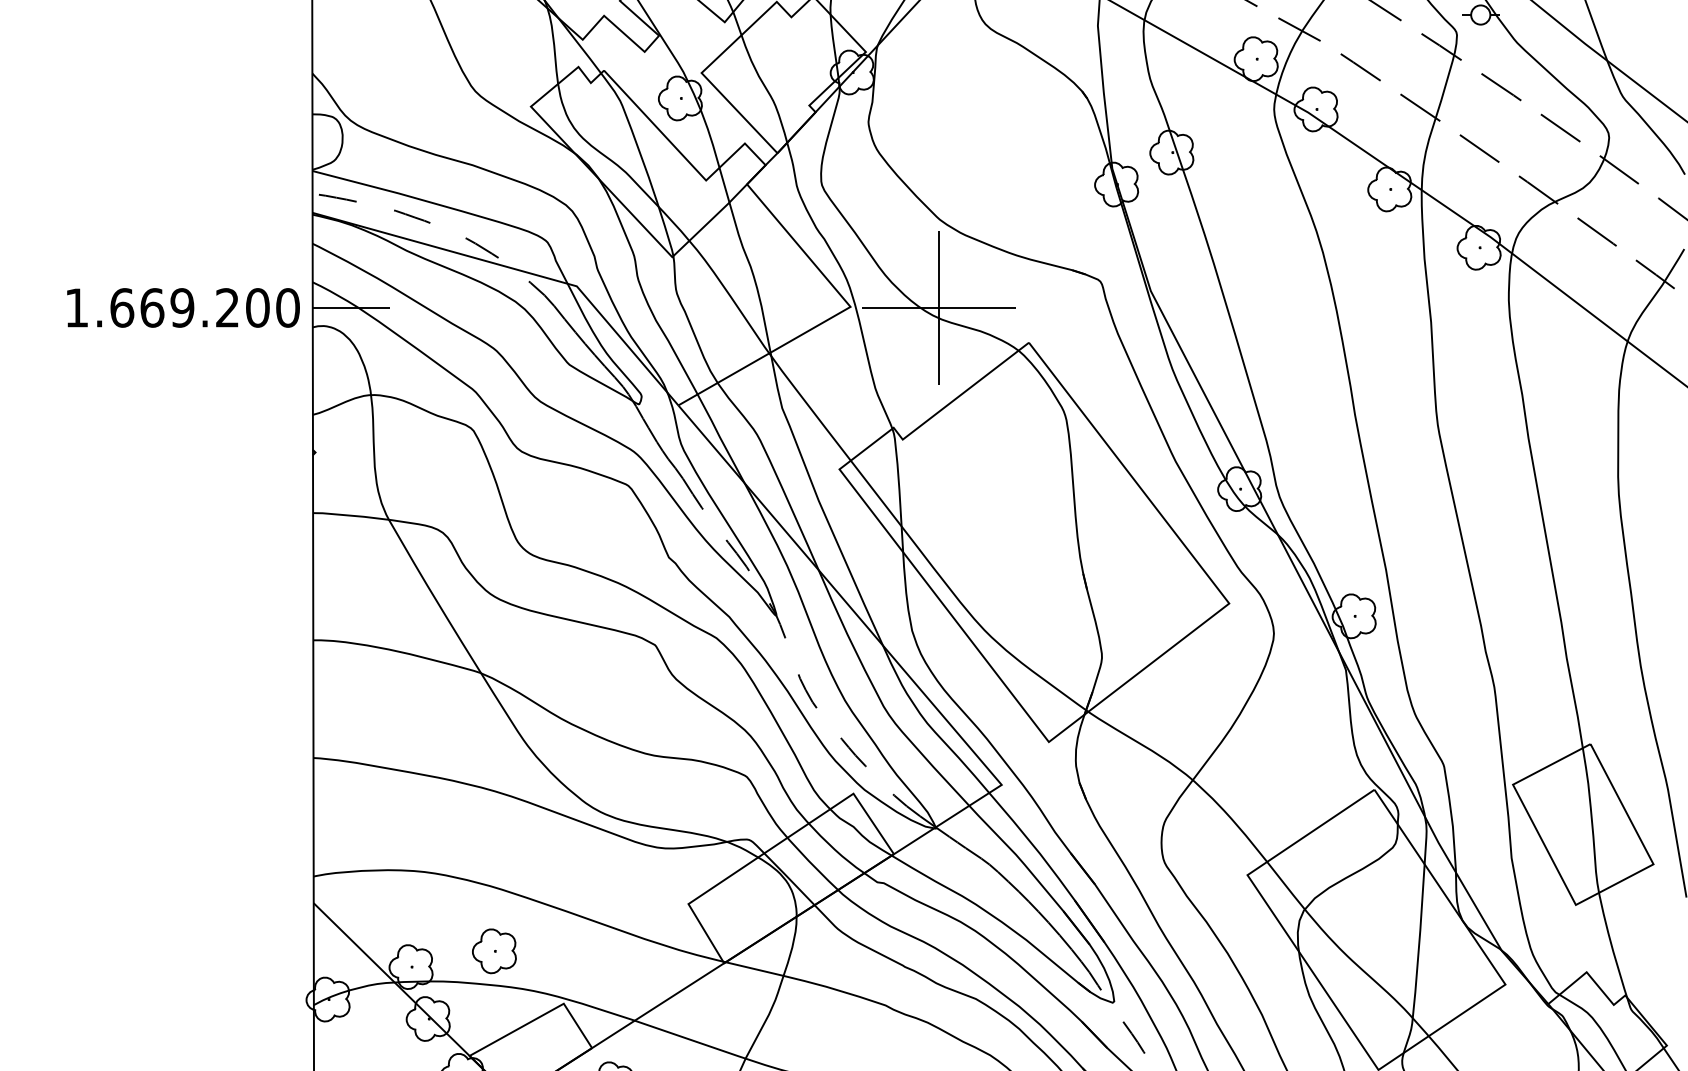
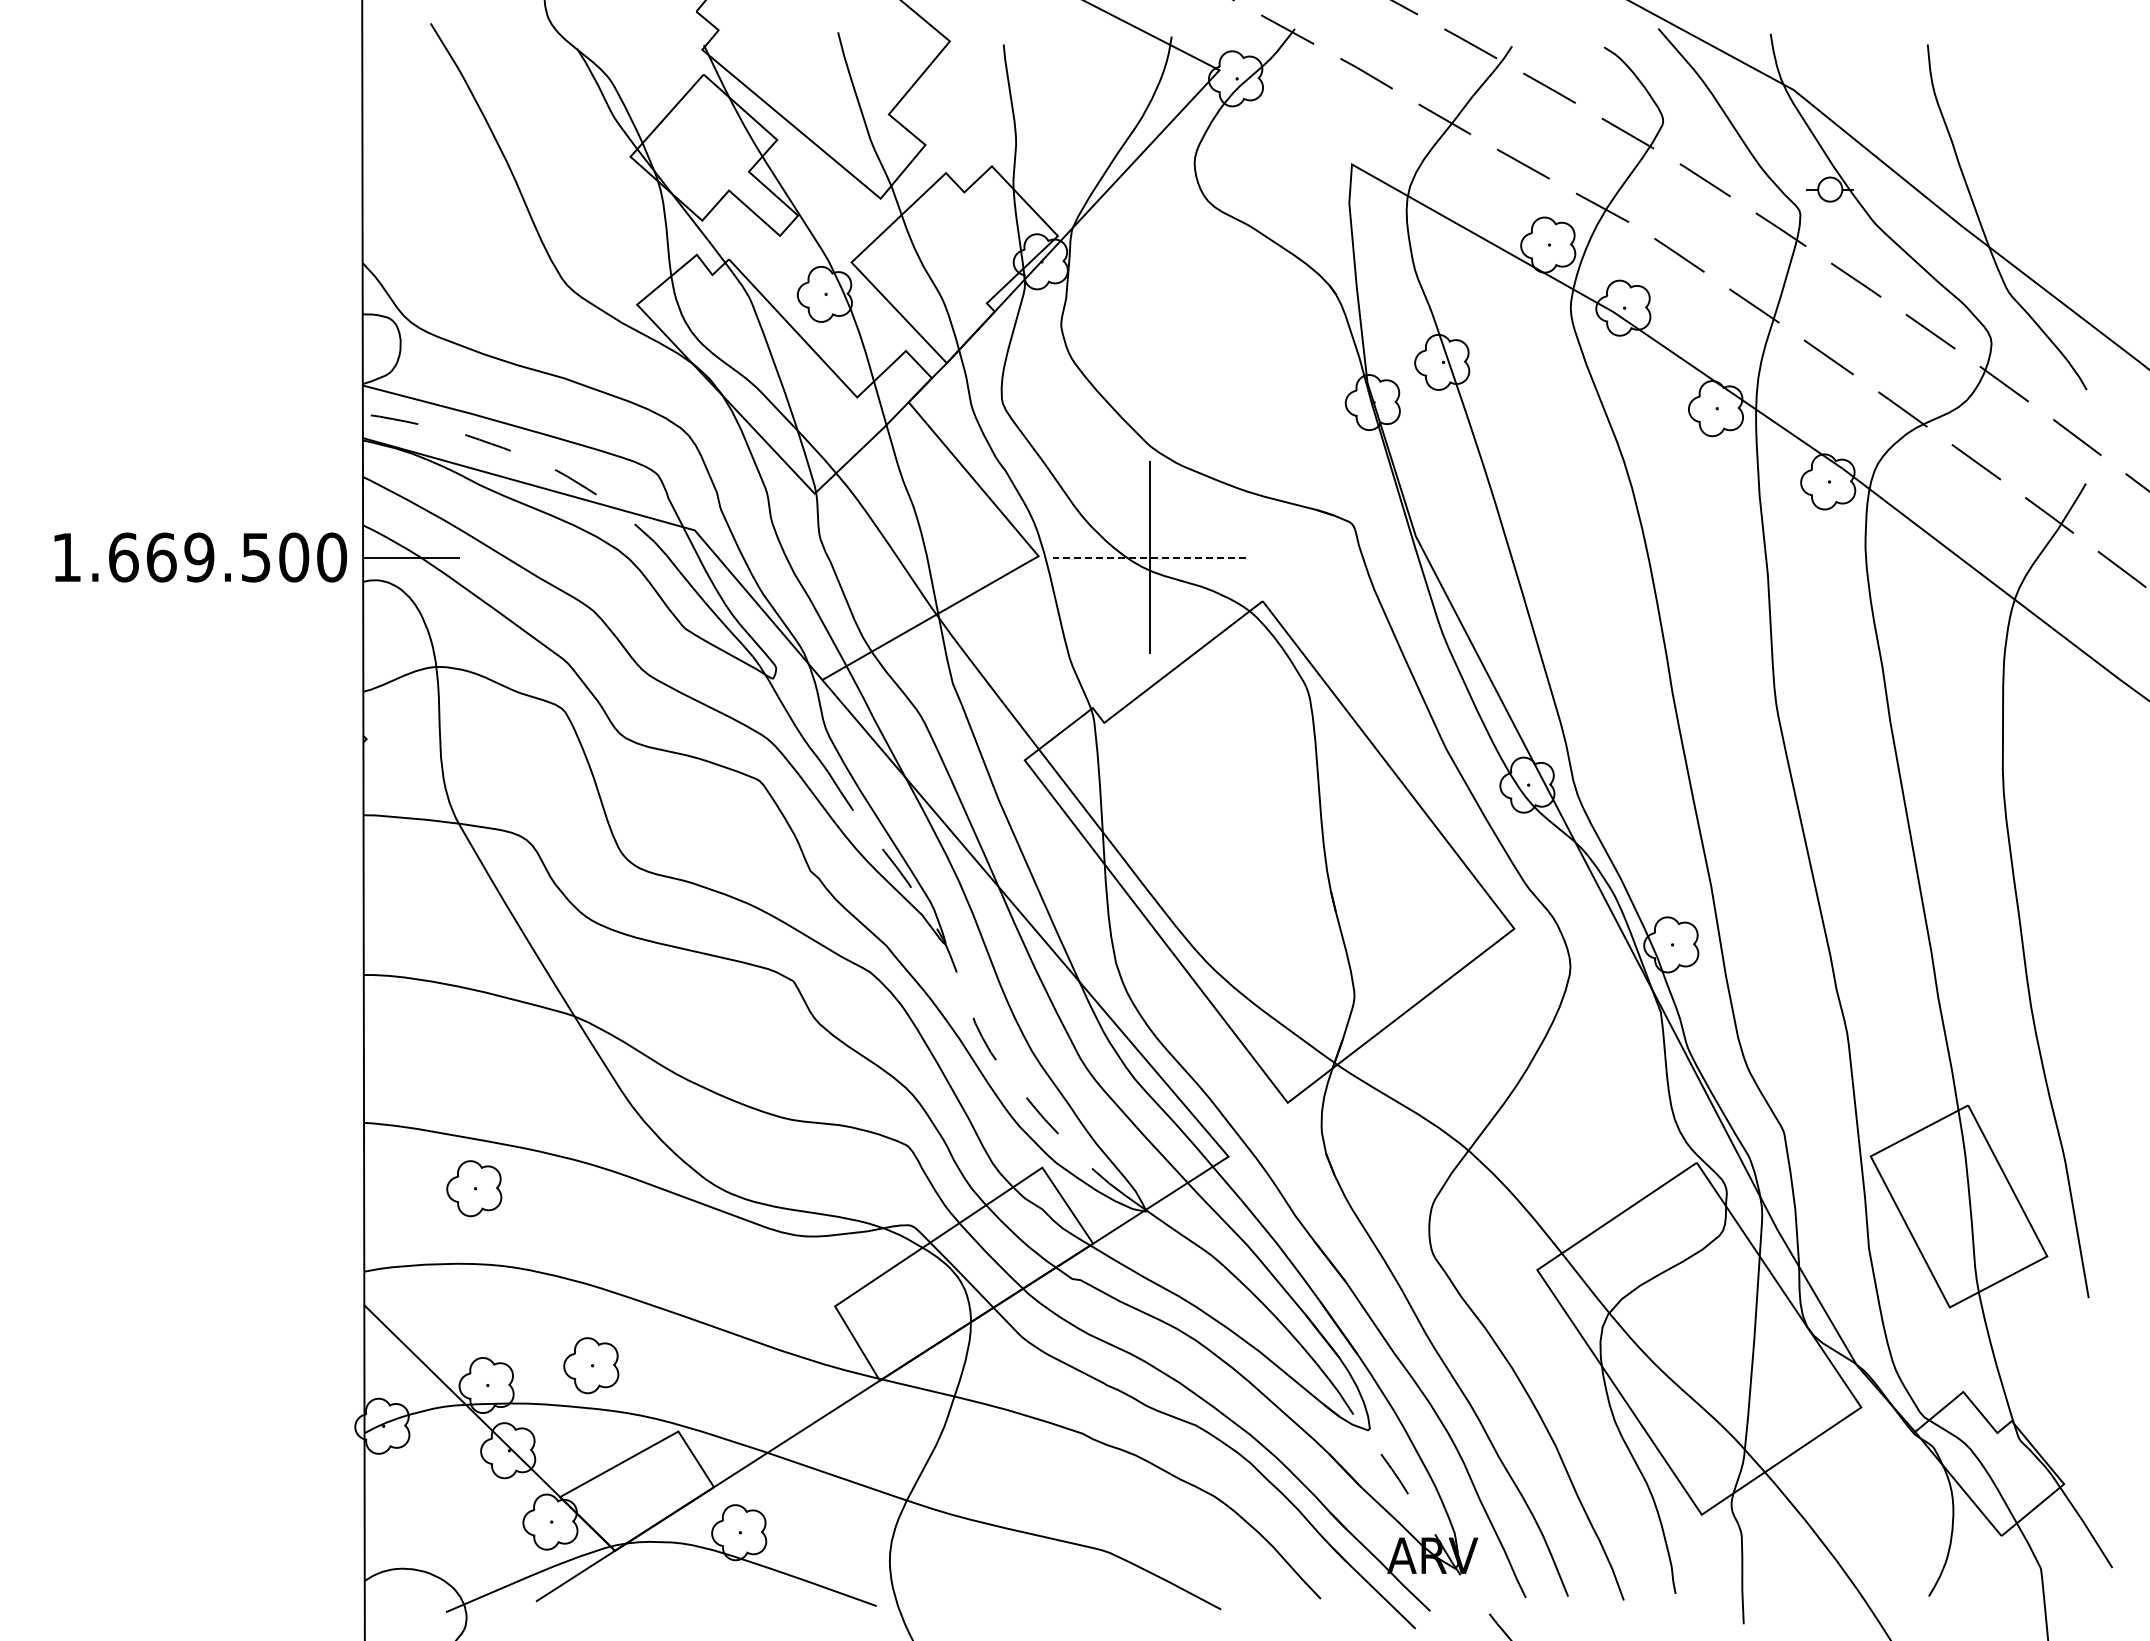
text: (227, 307) -> (255, 557), 1.669.200 -> 1.669.500
line: (938, 307) -> (1149, 557), solid -> dashed
part: (401, 810) -> (474, 1188), added

